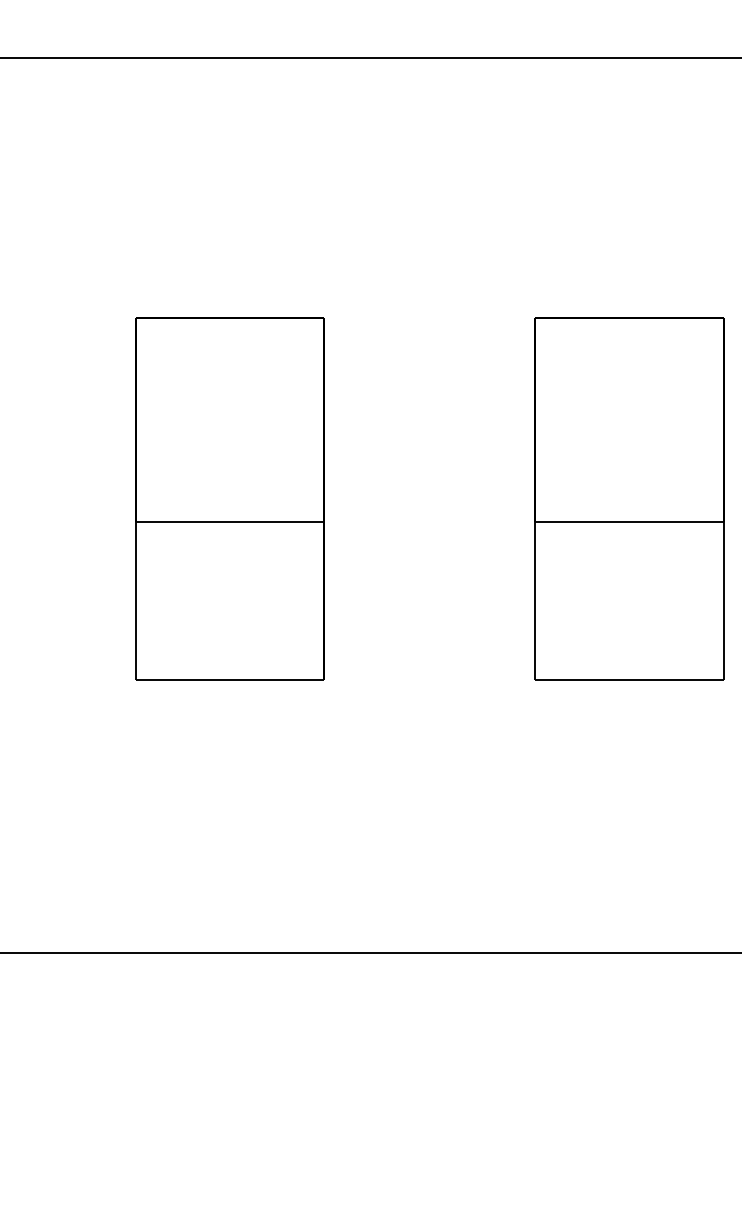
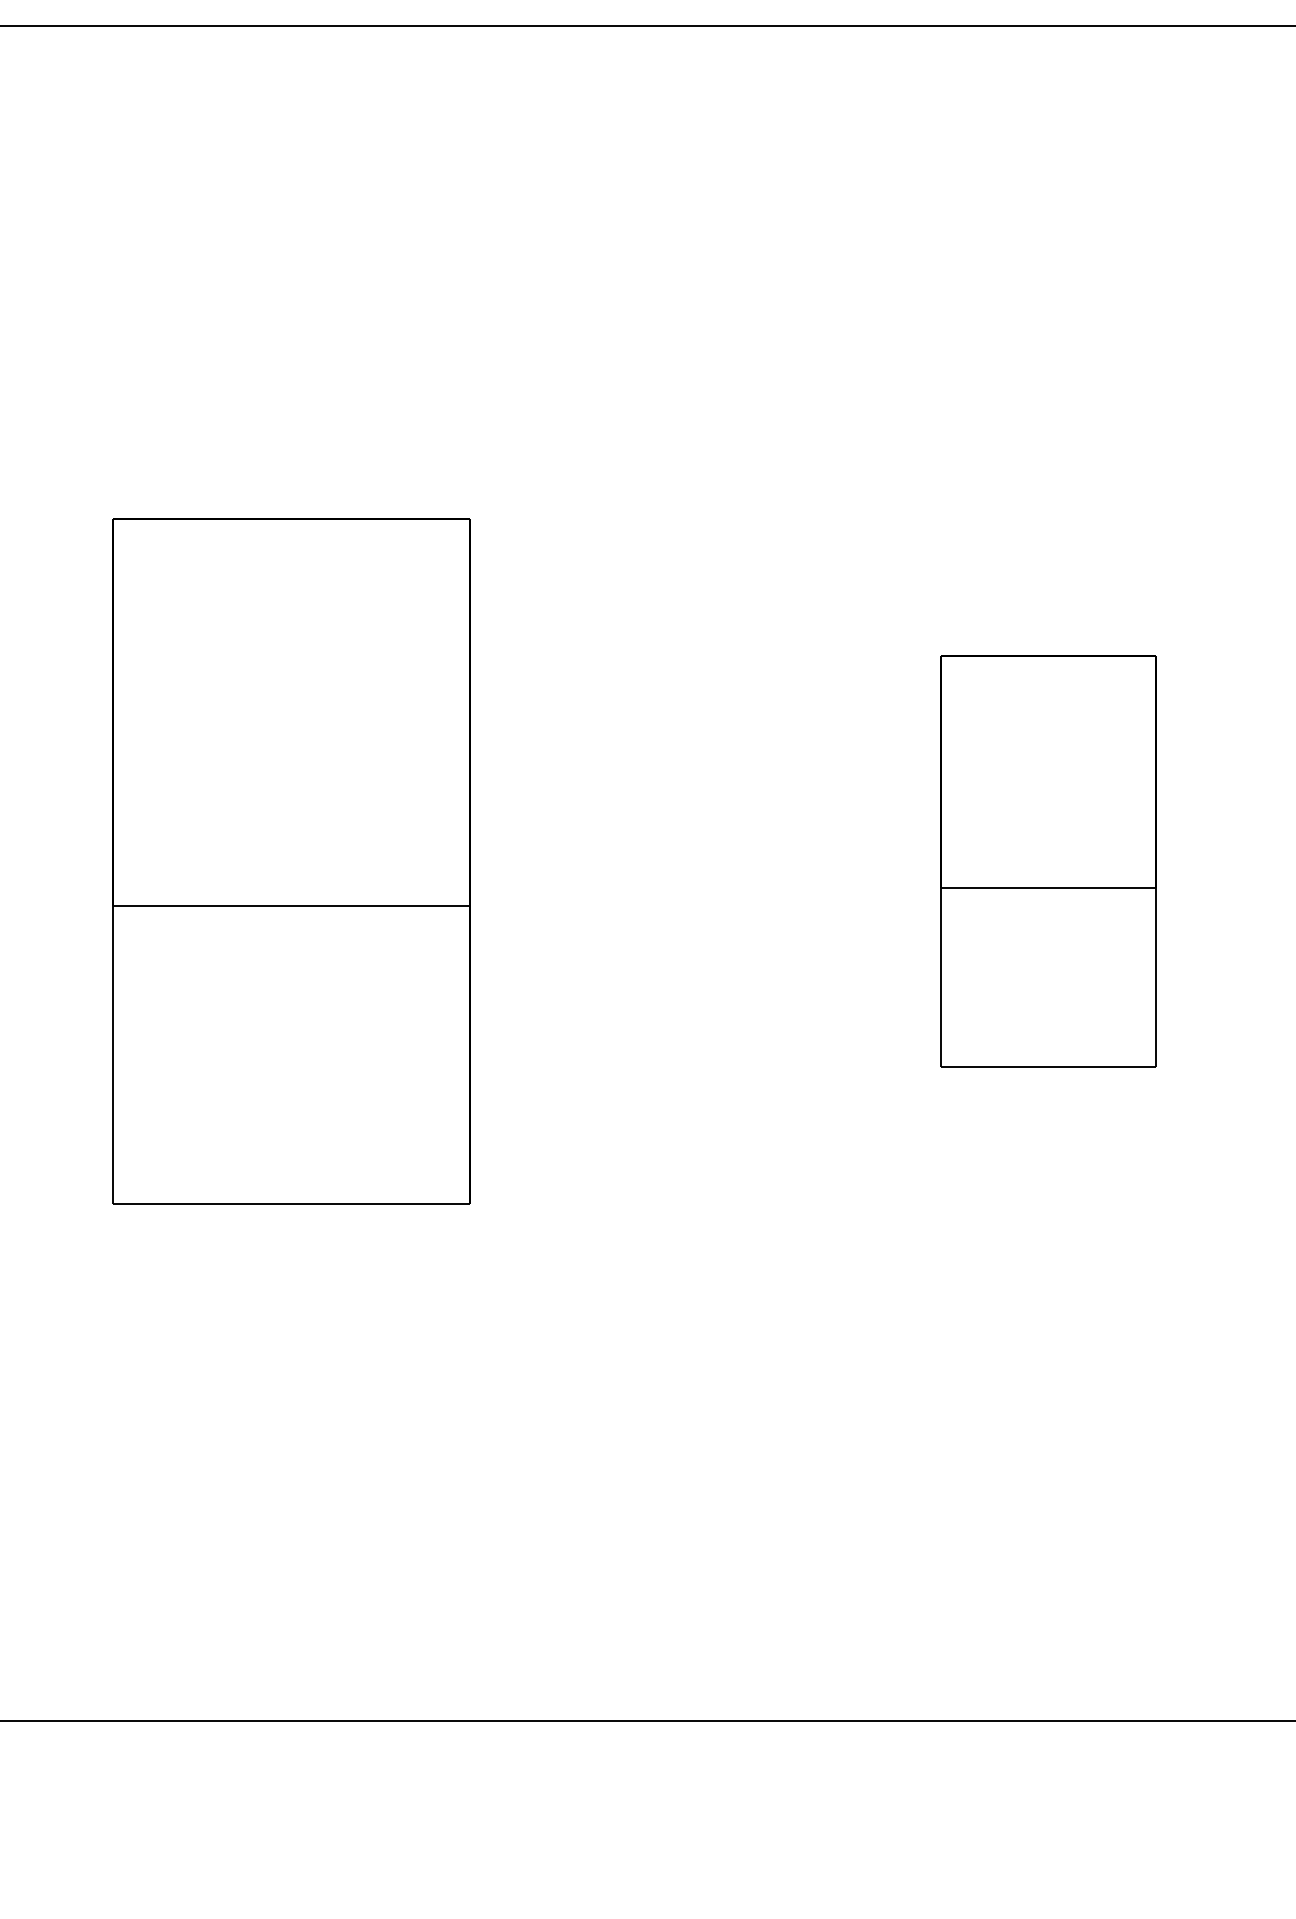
part: (629, 498) -> (1048, 860), size x0.6

